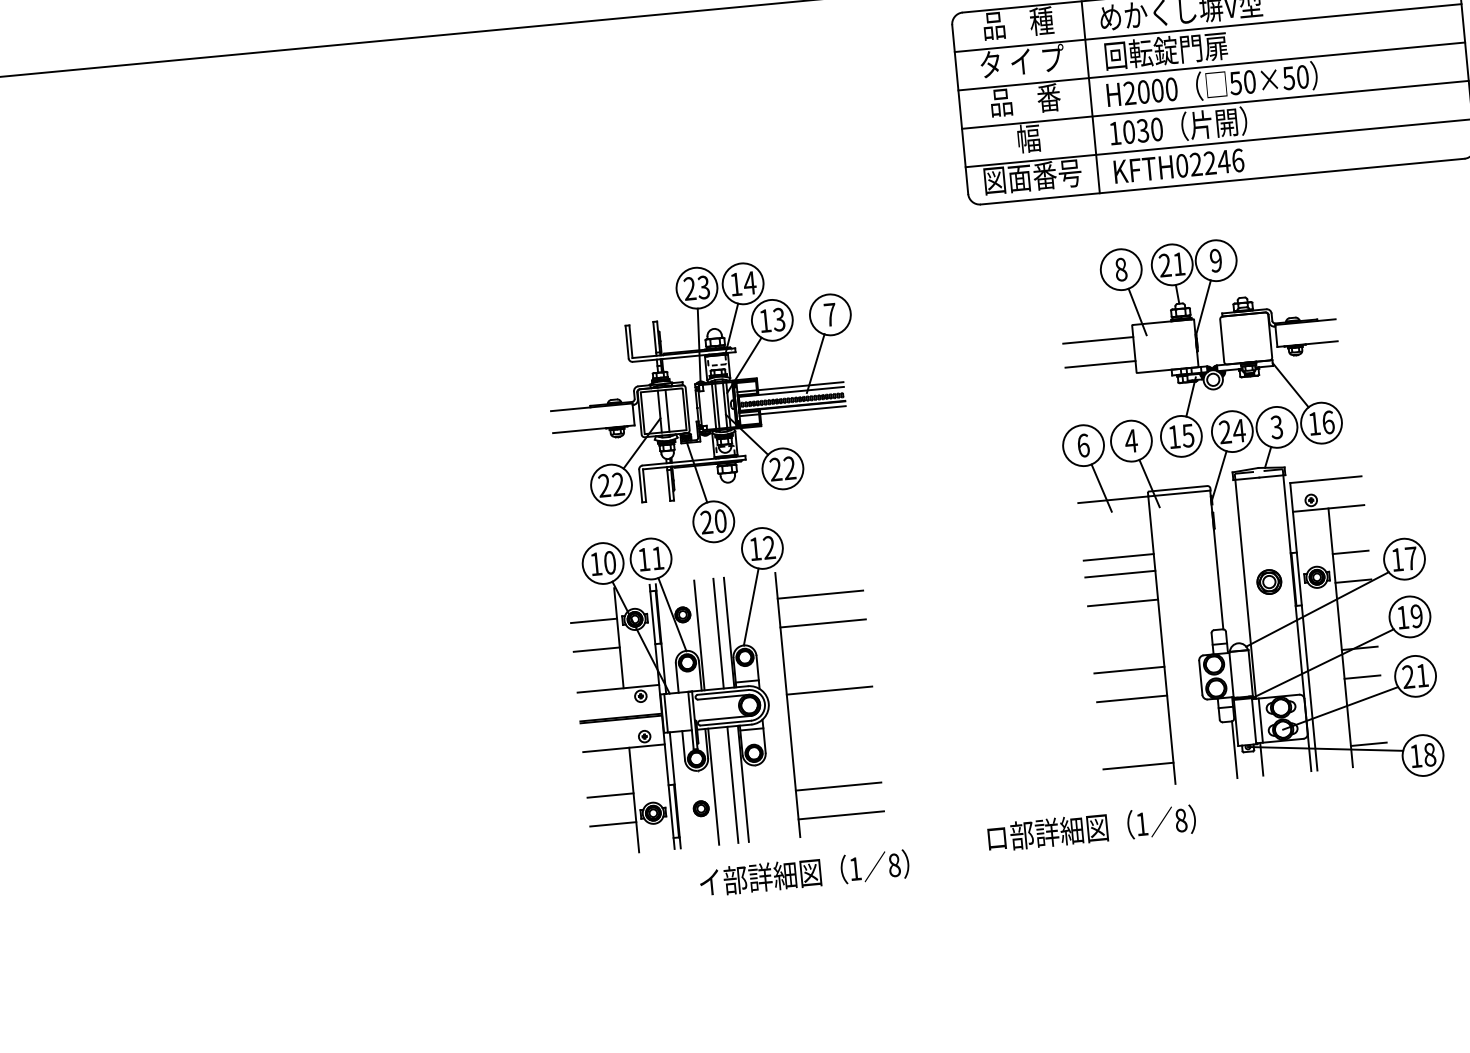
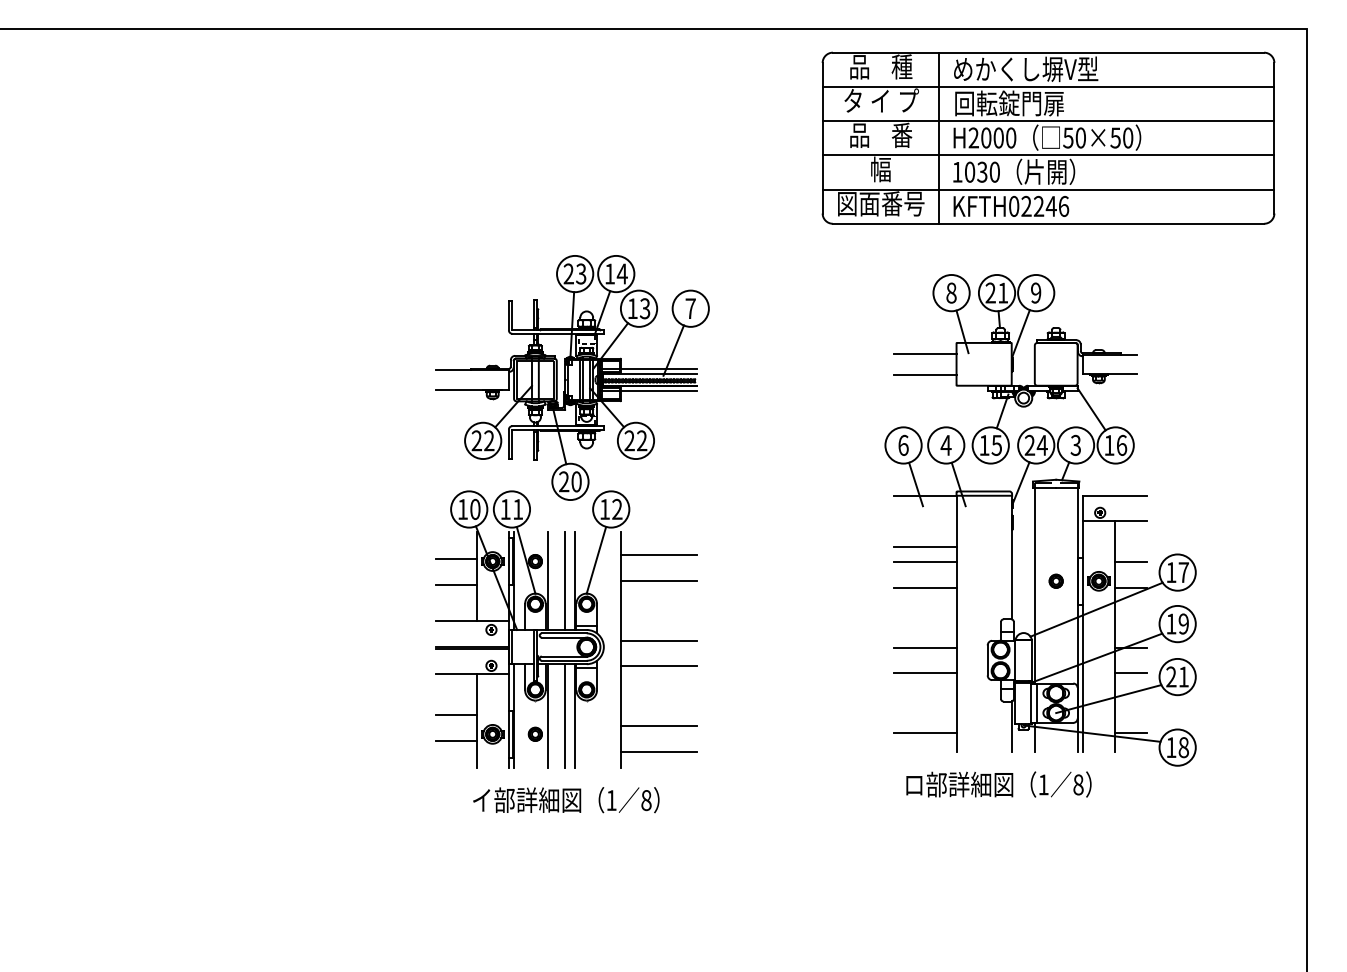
part: (1268, 581) -> (1055, 580), size x0.62
line: (832, 719) -> (658, 666), added
text: (1091, 828) -> (998, 784), moved
text: (804, 873) -> (566, 800), moved

